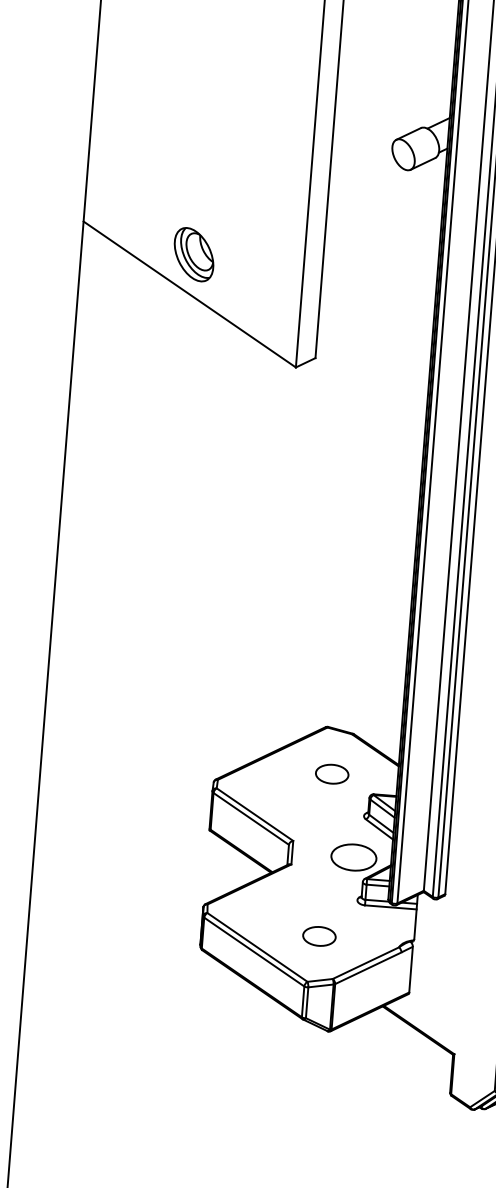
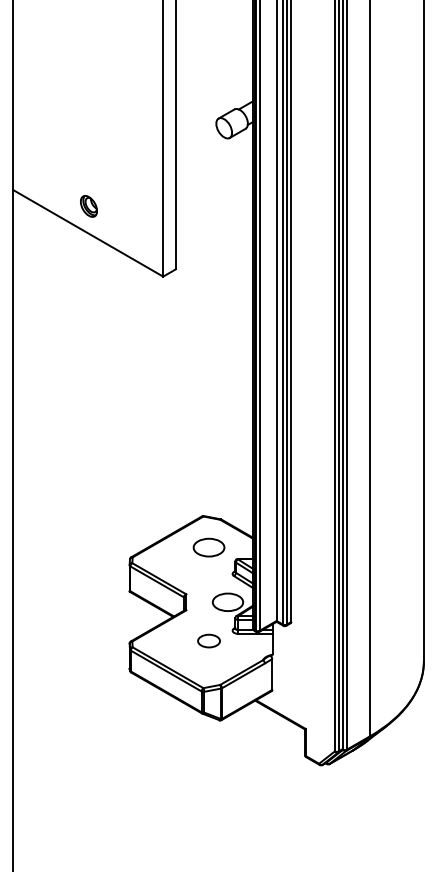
part: (193, 254) -> (88, 206), size x0.6
part: (331, 774) -> (208, 547), size x1.4
part: (318, 935) -> (208, 640), moved

